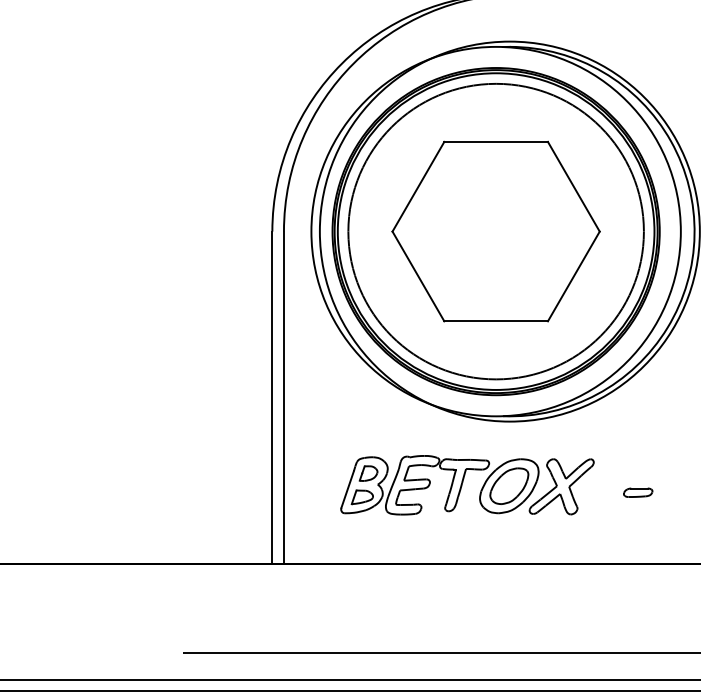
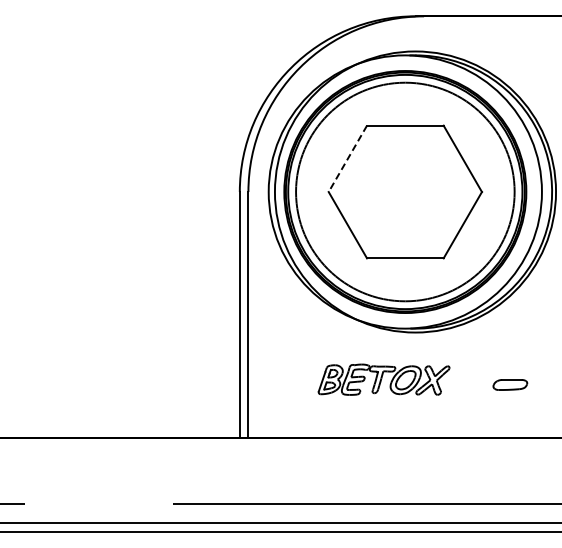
line: (417, 187) -> (347, 159), solid -> dashed
part: (466, 485) -> (383, 379), size x0.7
part: (638, 493) -> (510, 385), size x1.6

